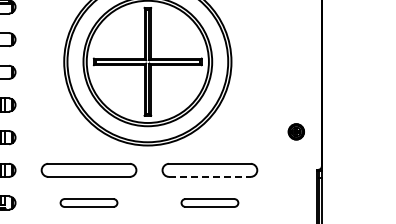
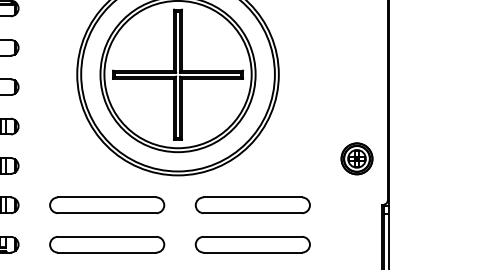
part: (296, 131) -> (357, 158), size x1.67
line: (209, 176) -> (252, 212), dashed -> solid
part: (88, 202) -> (106, 244), size x1.67
part: (209, 202) -> (252, 244), size x1.67

